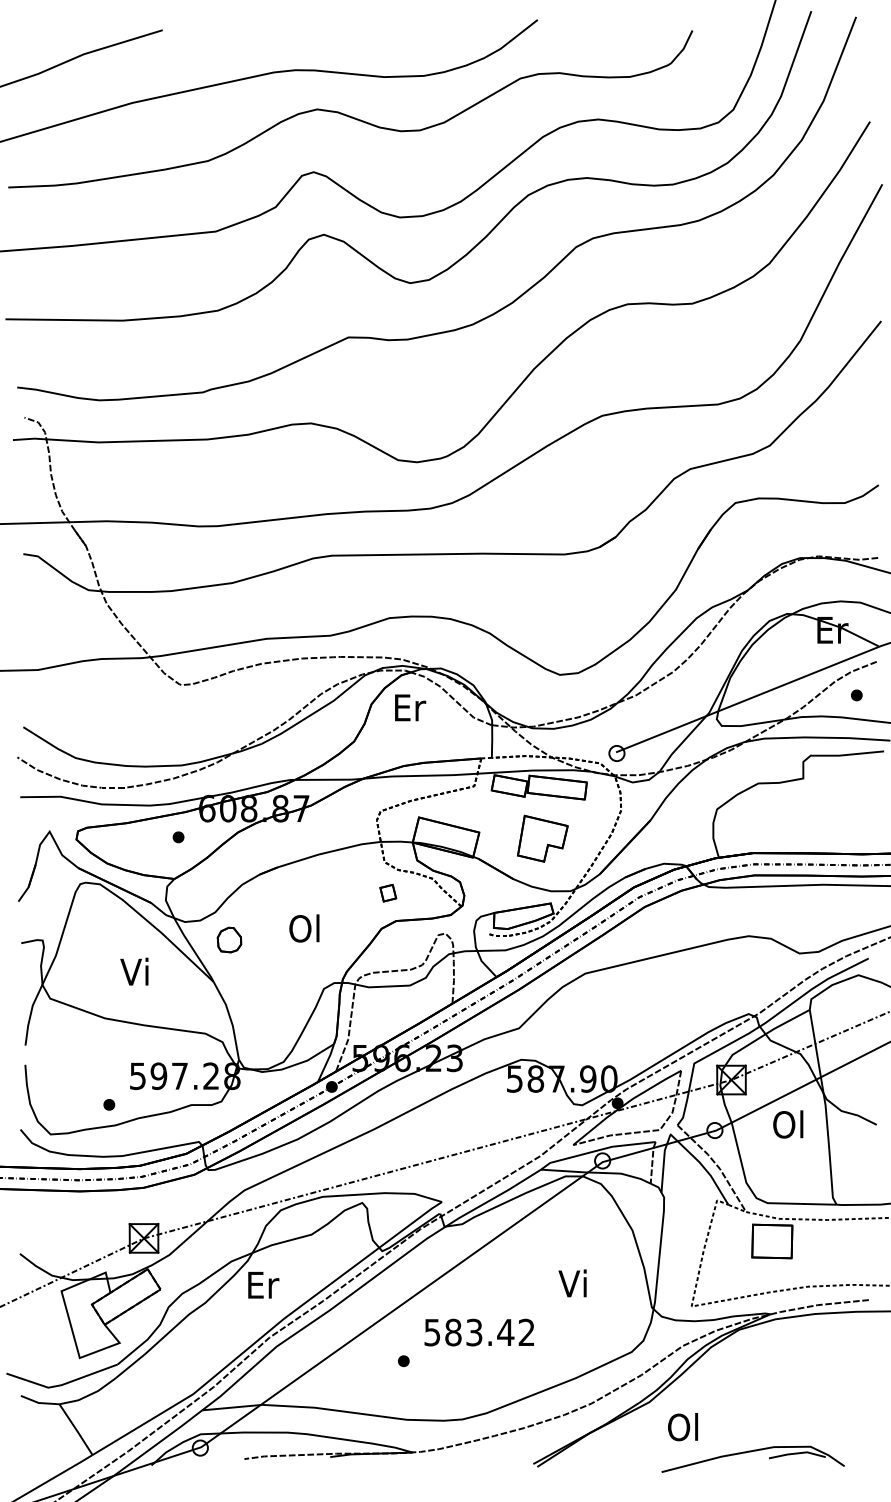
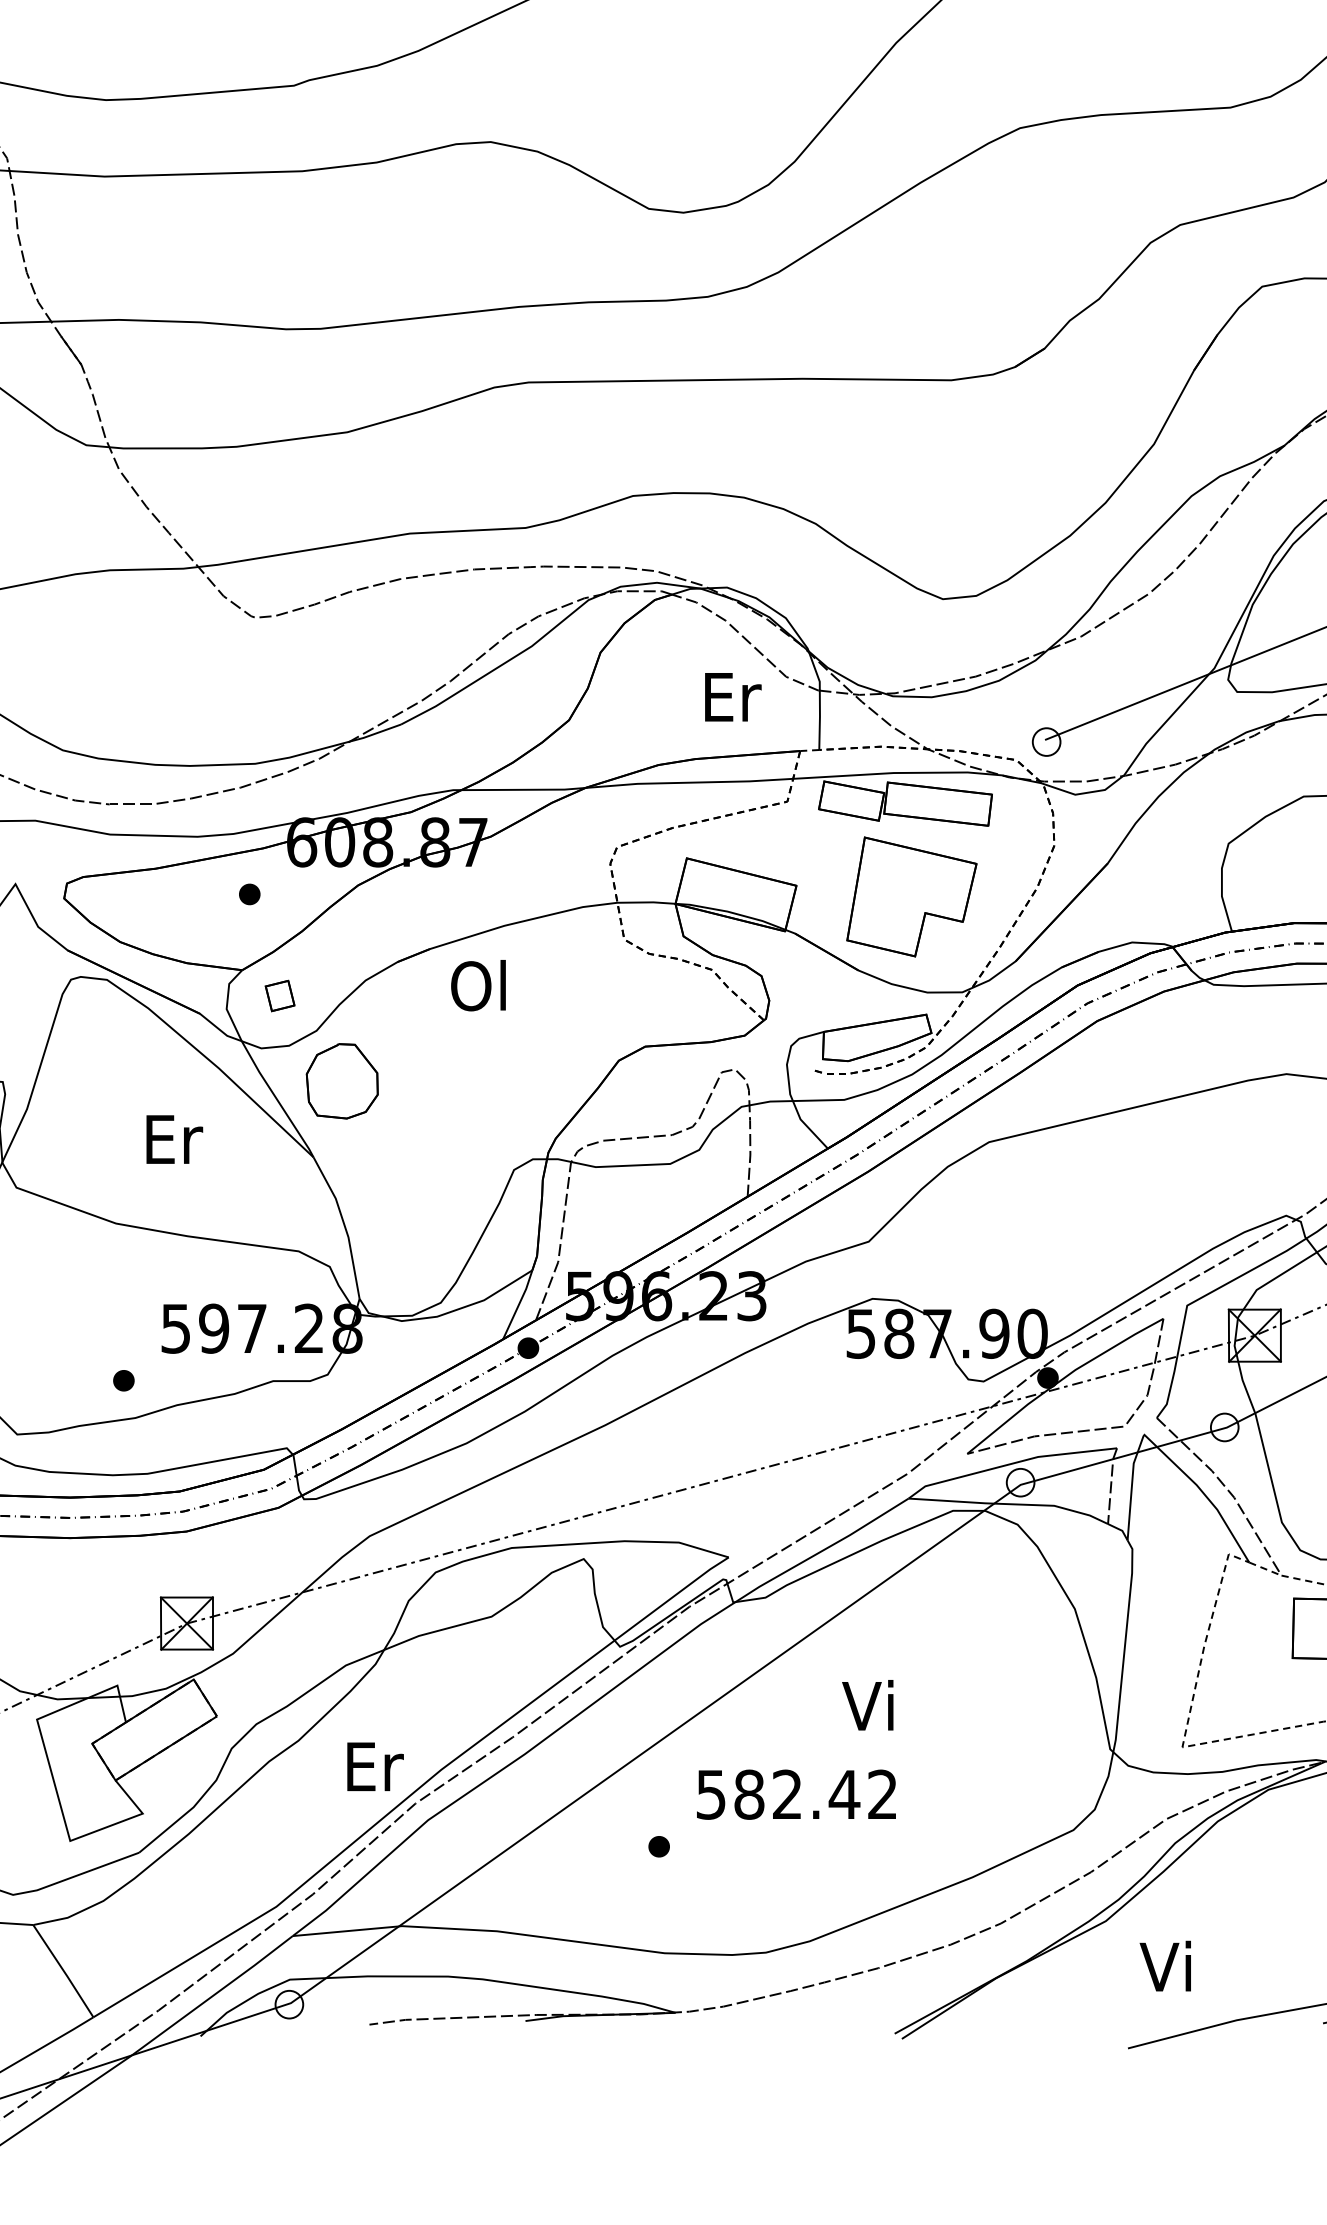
text: (410, 707) -> (733, 696), moved
part: (542, 838) -> (911, 896), size x1.43
part: (388, 892) -> (280, 994), moved
text: (304, 928) -> (478, 985), moved
part: (229, 939) -> (342, 1080), size x1.67
text: (136, 971) -> (173, 1138), Vi -> Er
text: (572, 1283) -> (867, 1705), moved
text: (263, 1285) -> (375, 1767), moved
text: (474, 1332) -> (787, 1794), 583.42 -> 582.42
text: (682, 1427) -> (1165, 1967), Ol -> Vi

